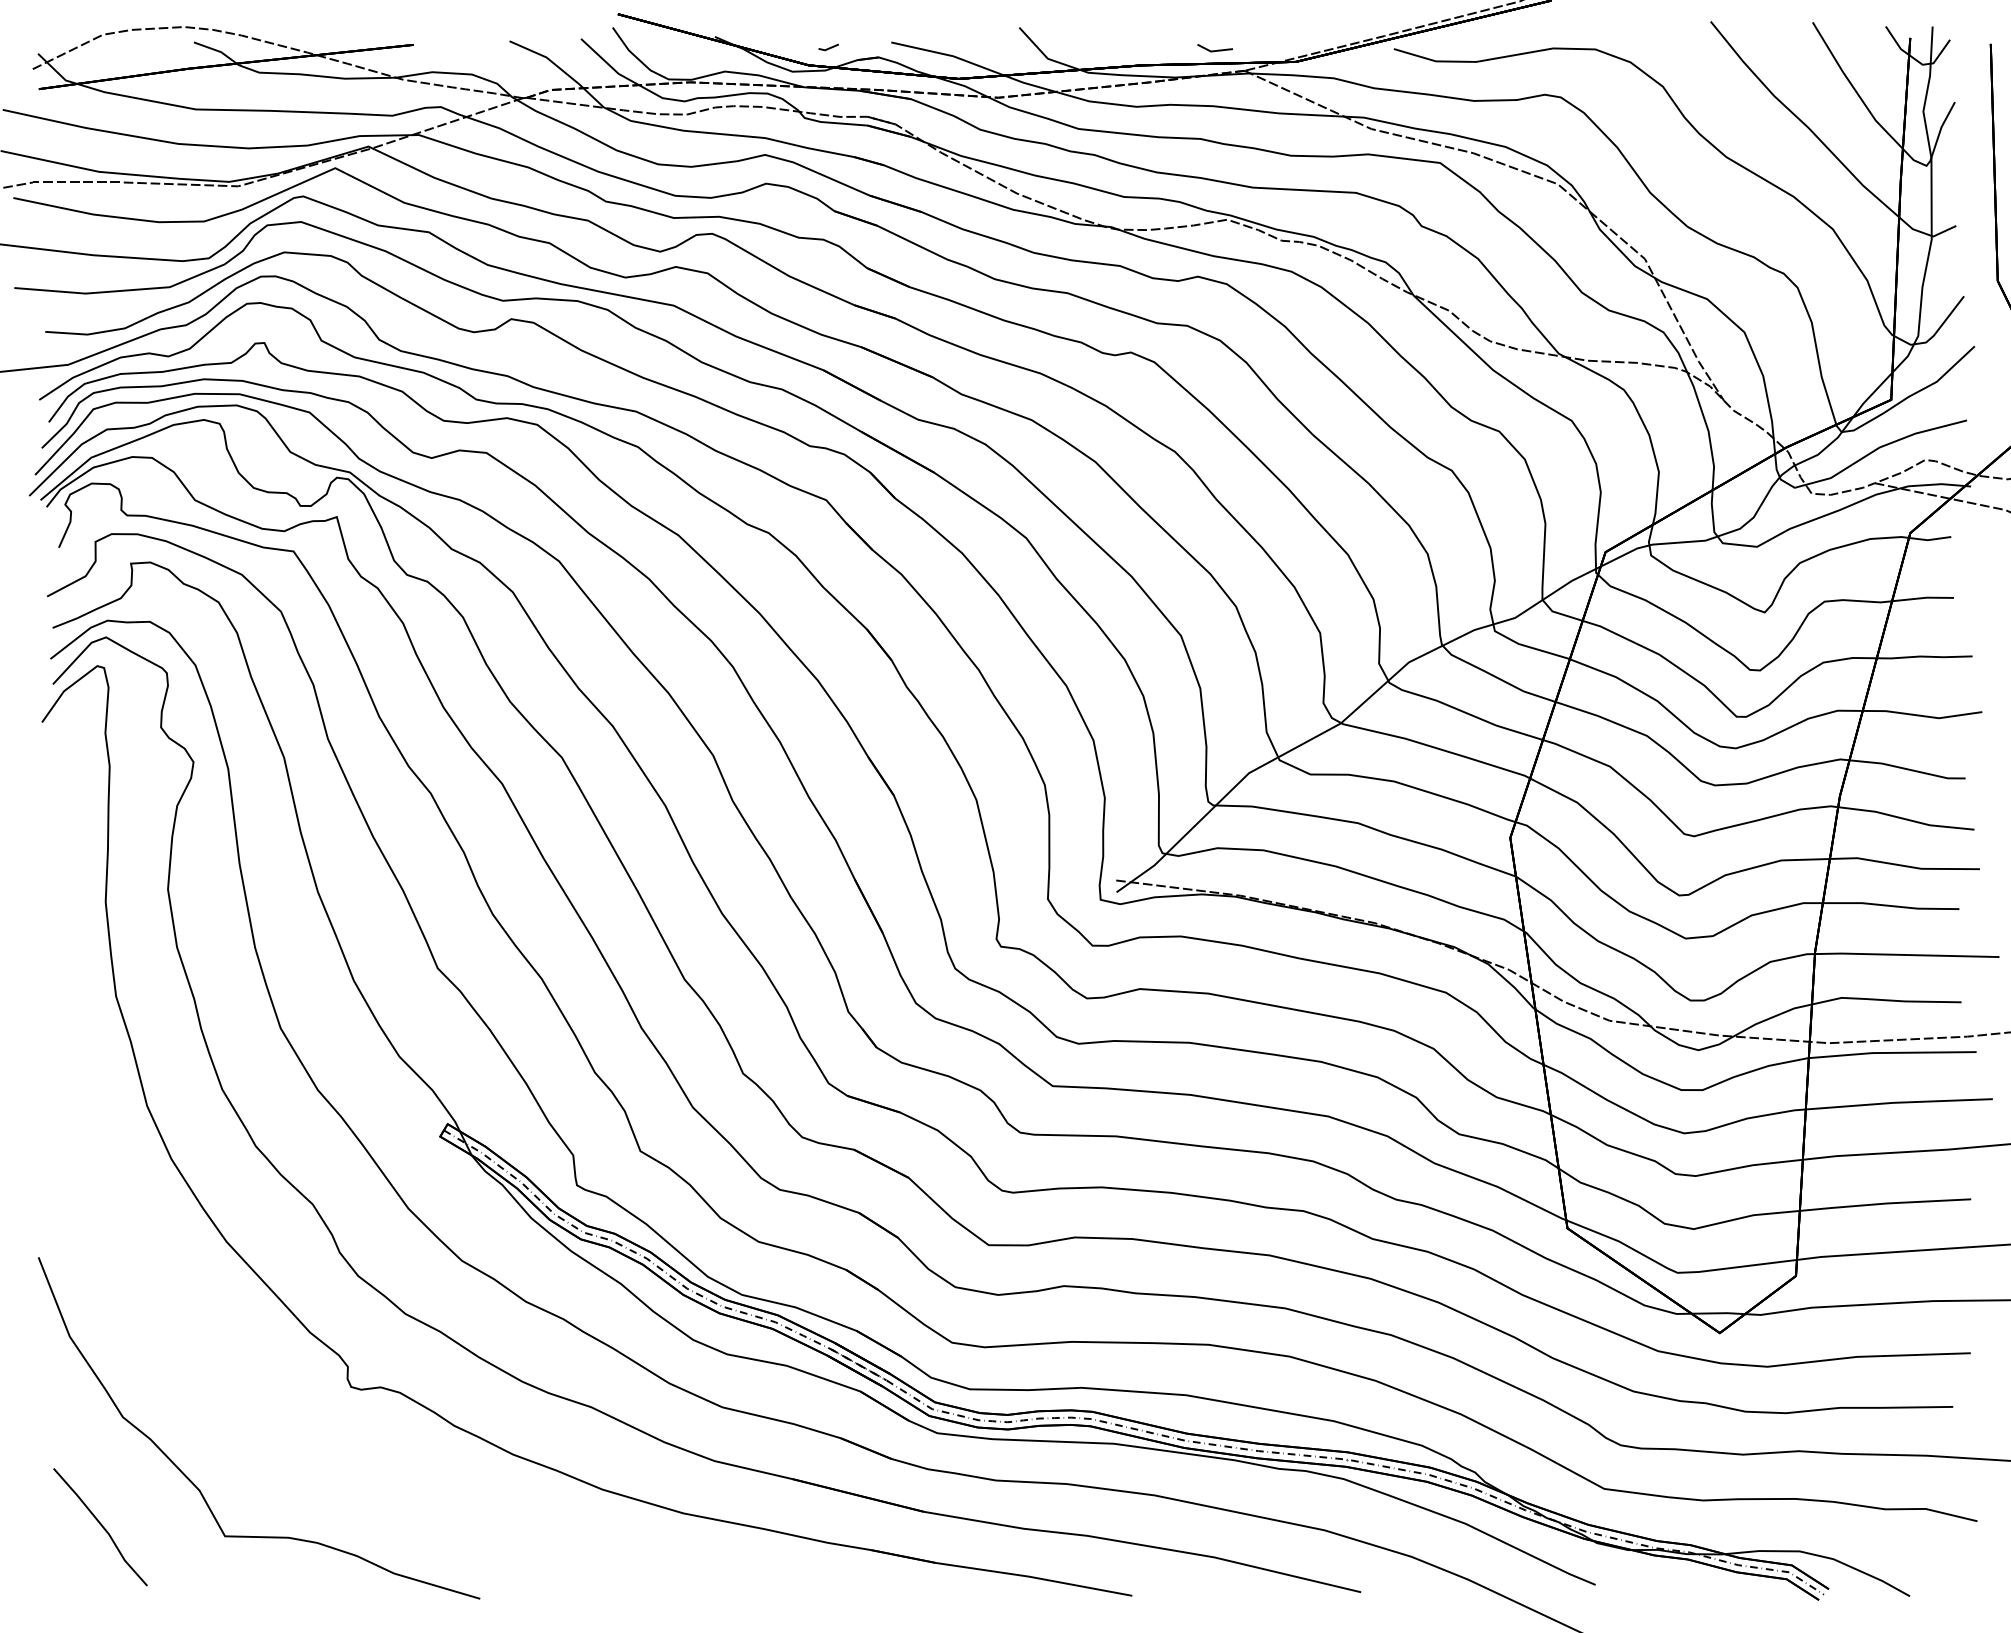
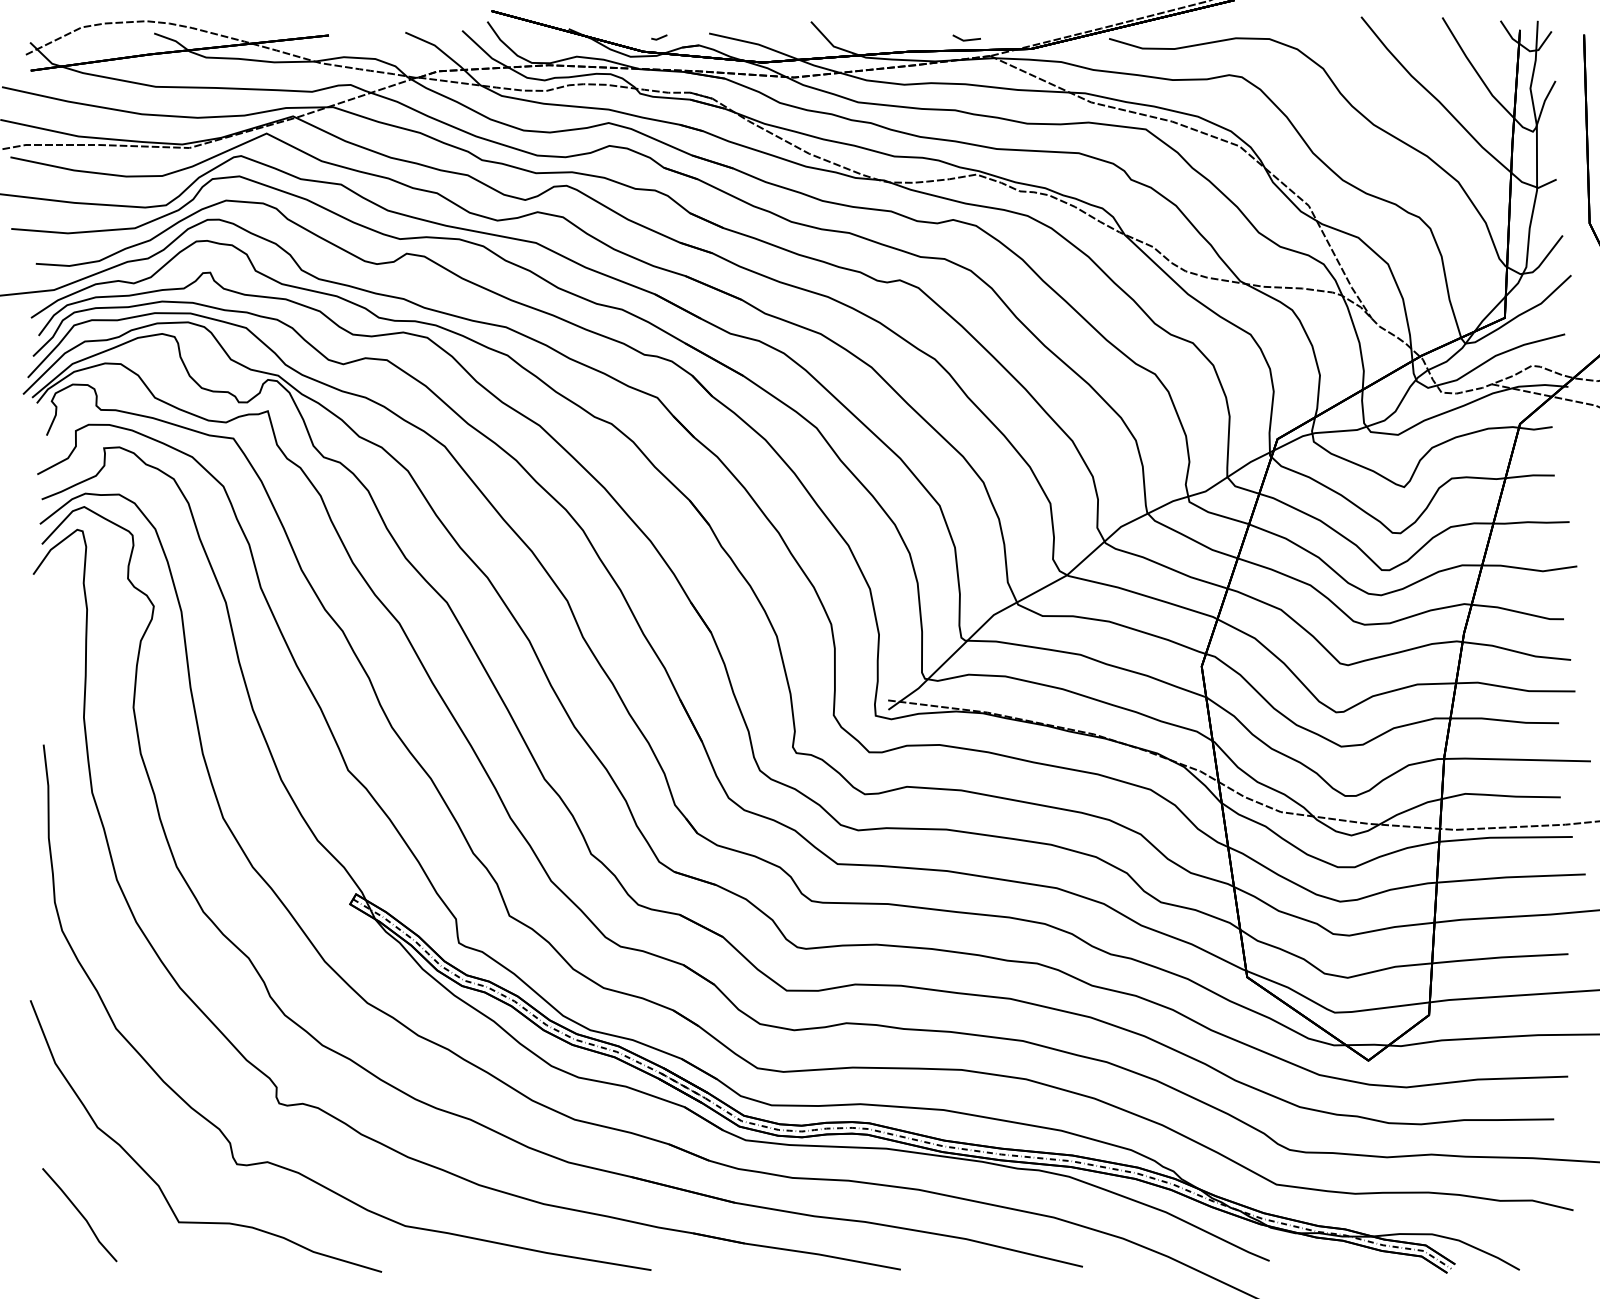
curve: (365, 1469) -> (290, 1169), added

